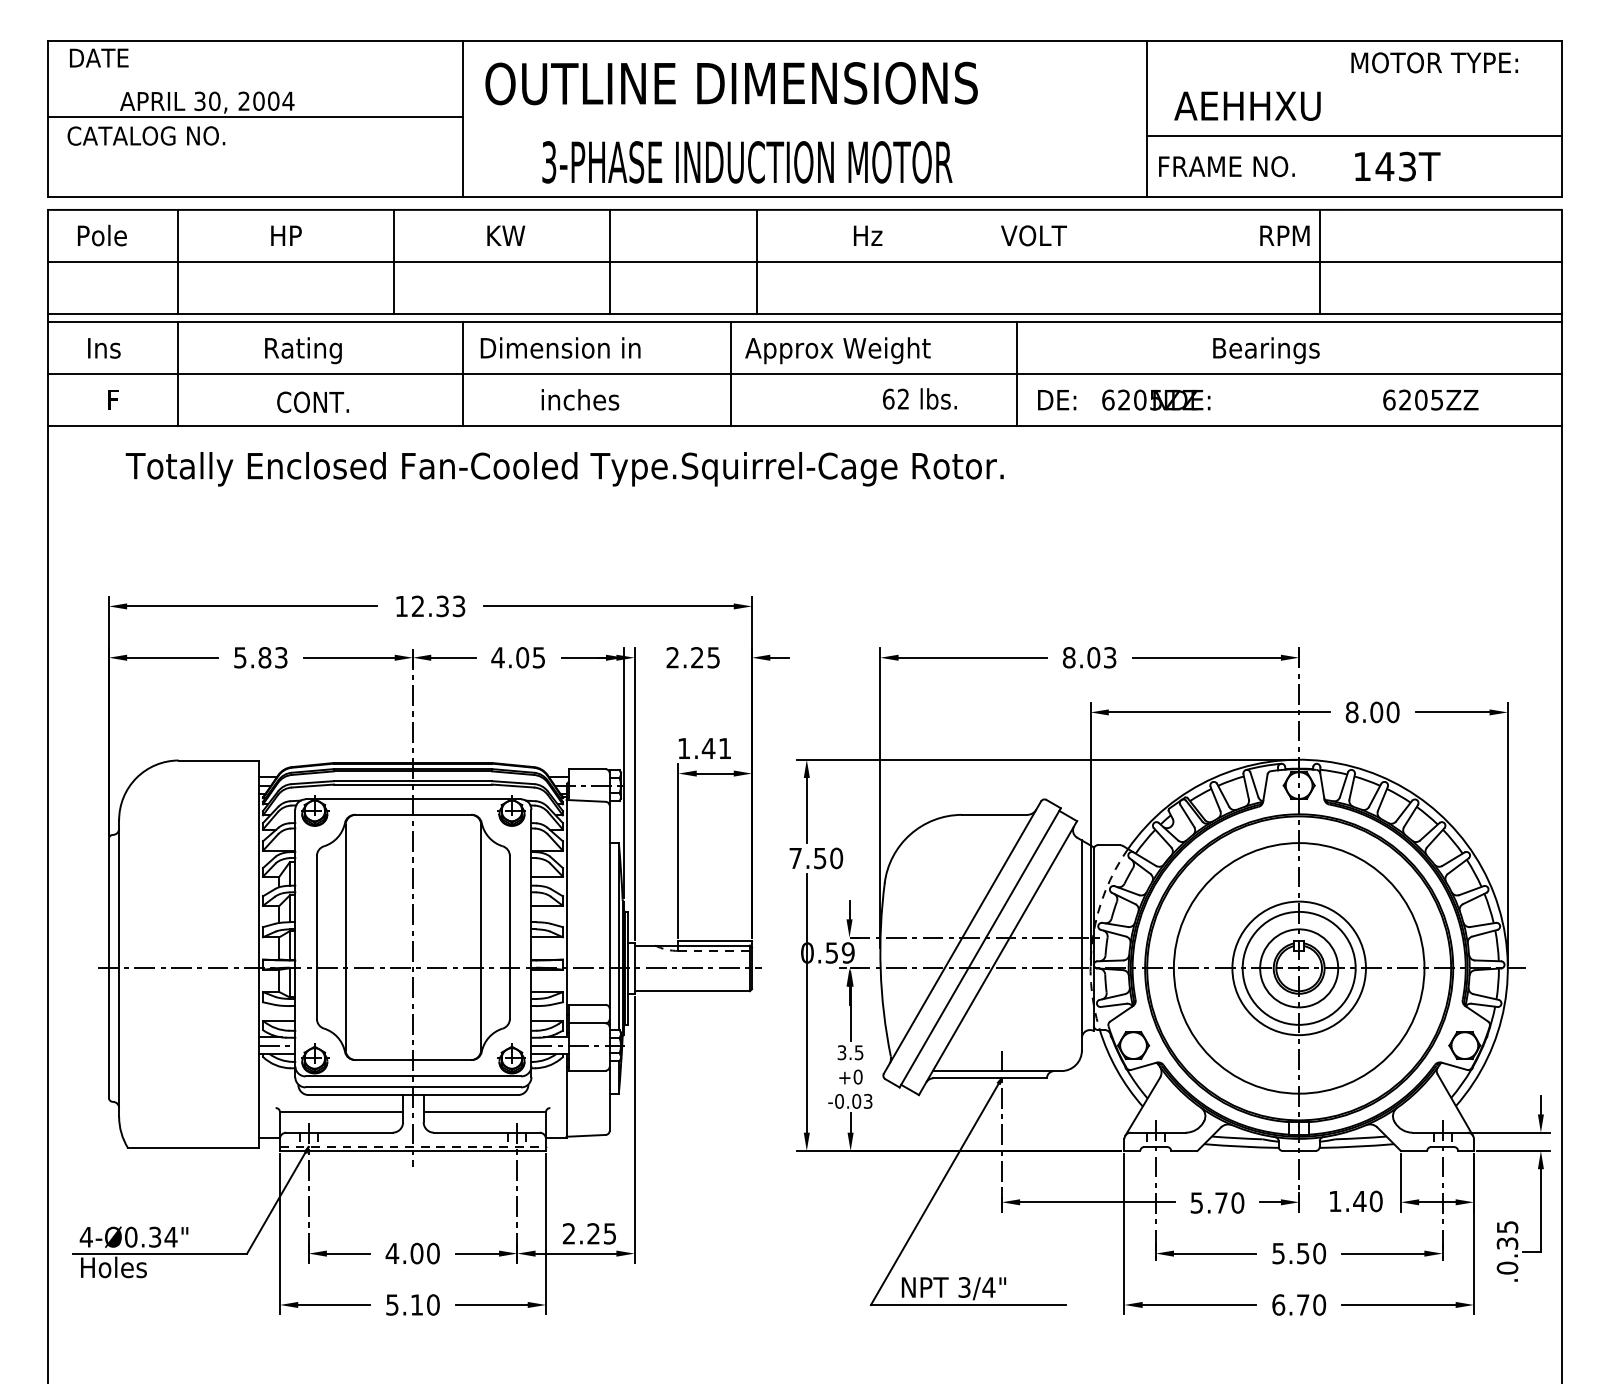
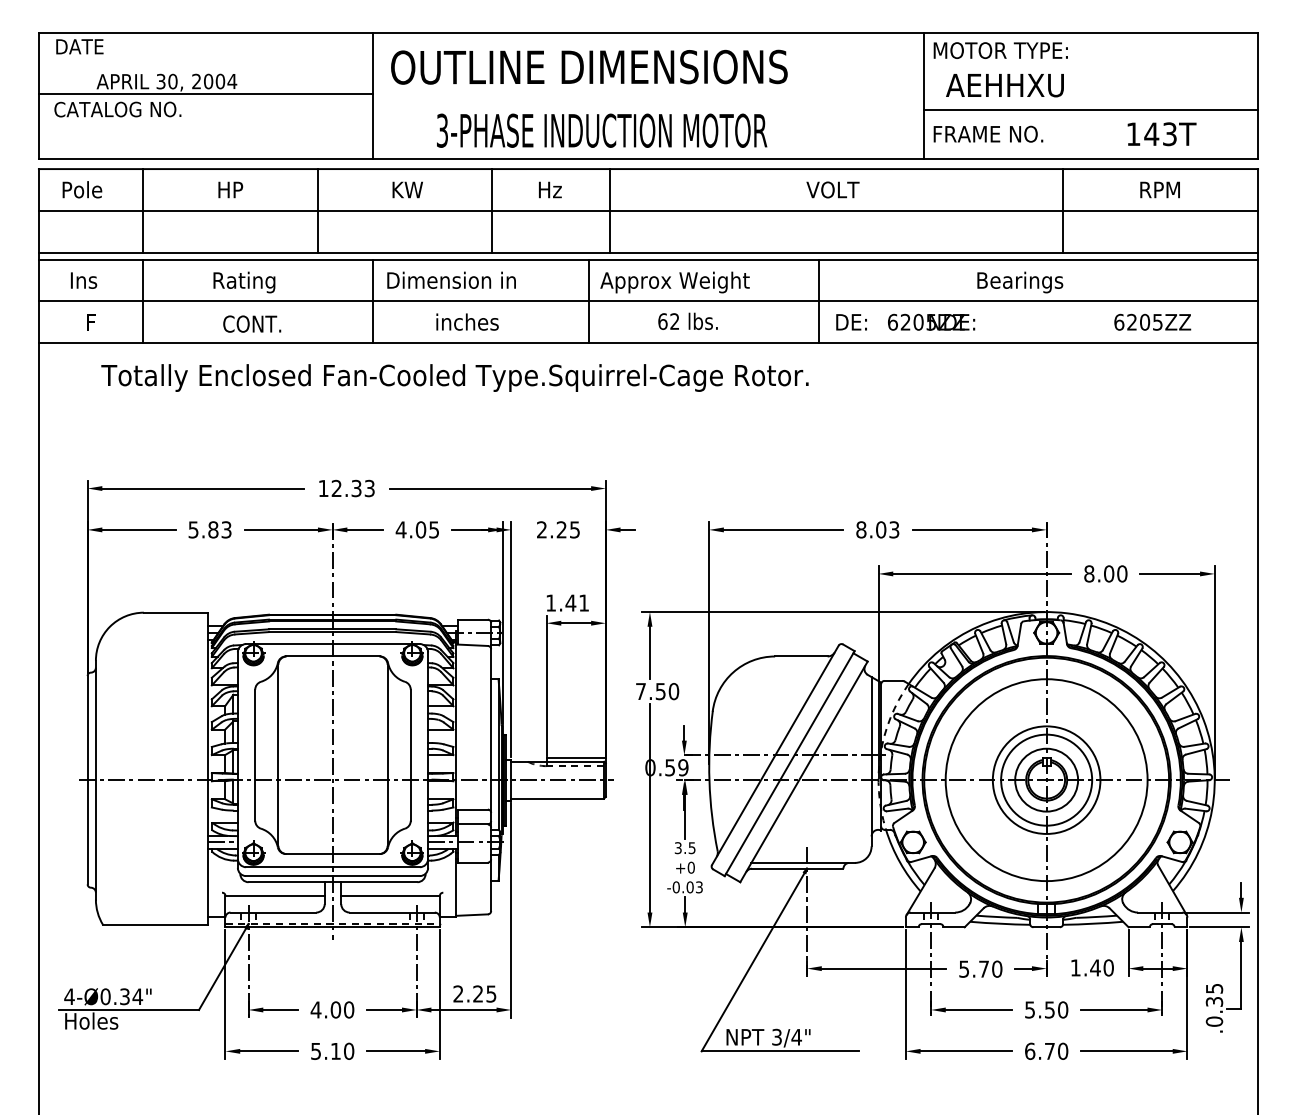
text: (1434, 62) -> (1000, 50), moved
text: (1397, 166) -> (1161, 134), moved
text: (868, 235) -> (550, 189), moved
text: (1284, 235) -> (1159, 189), moved
text: (919, 397) -> (687, 320), moved

